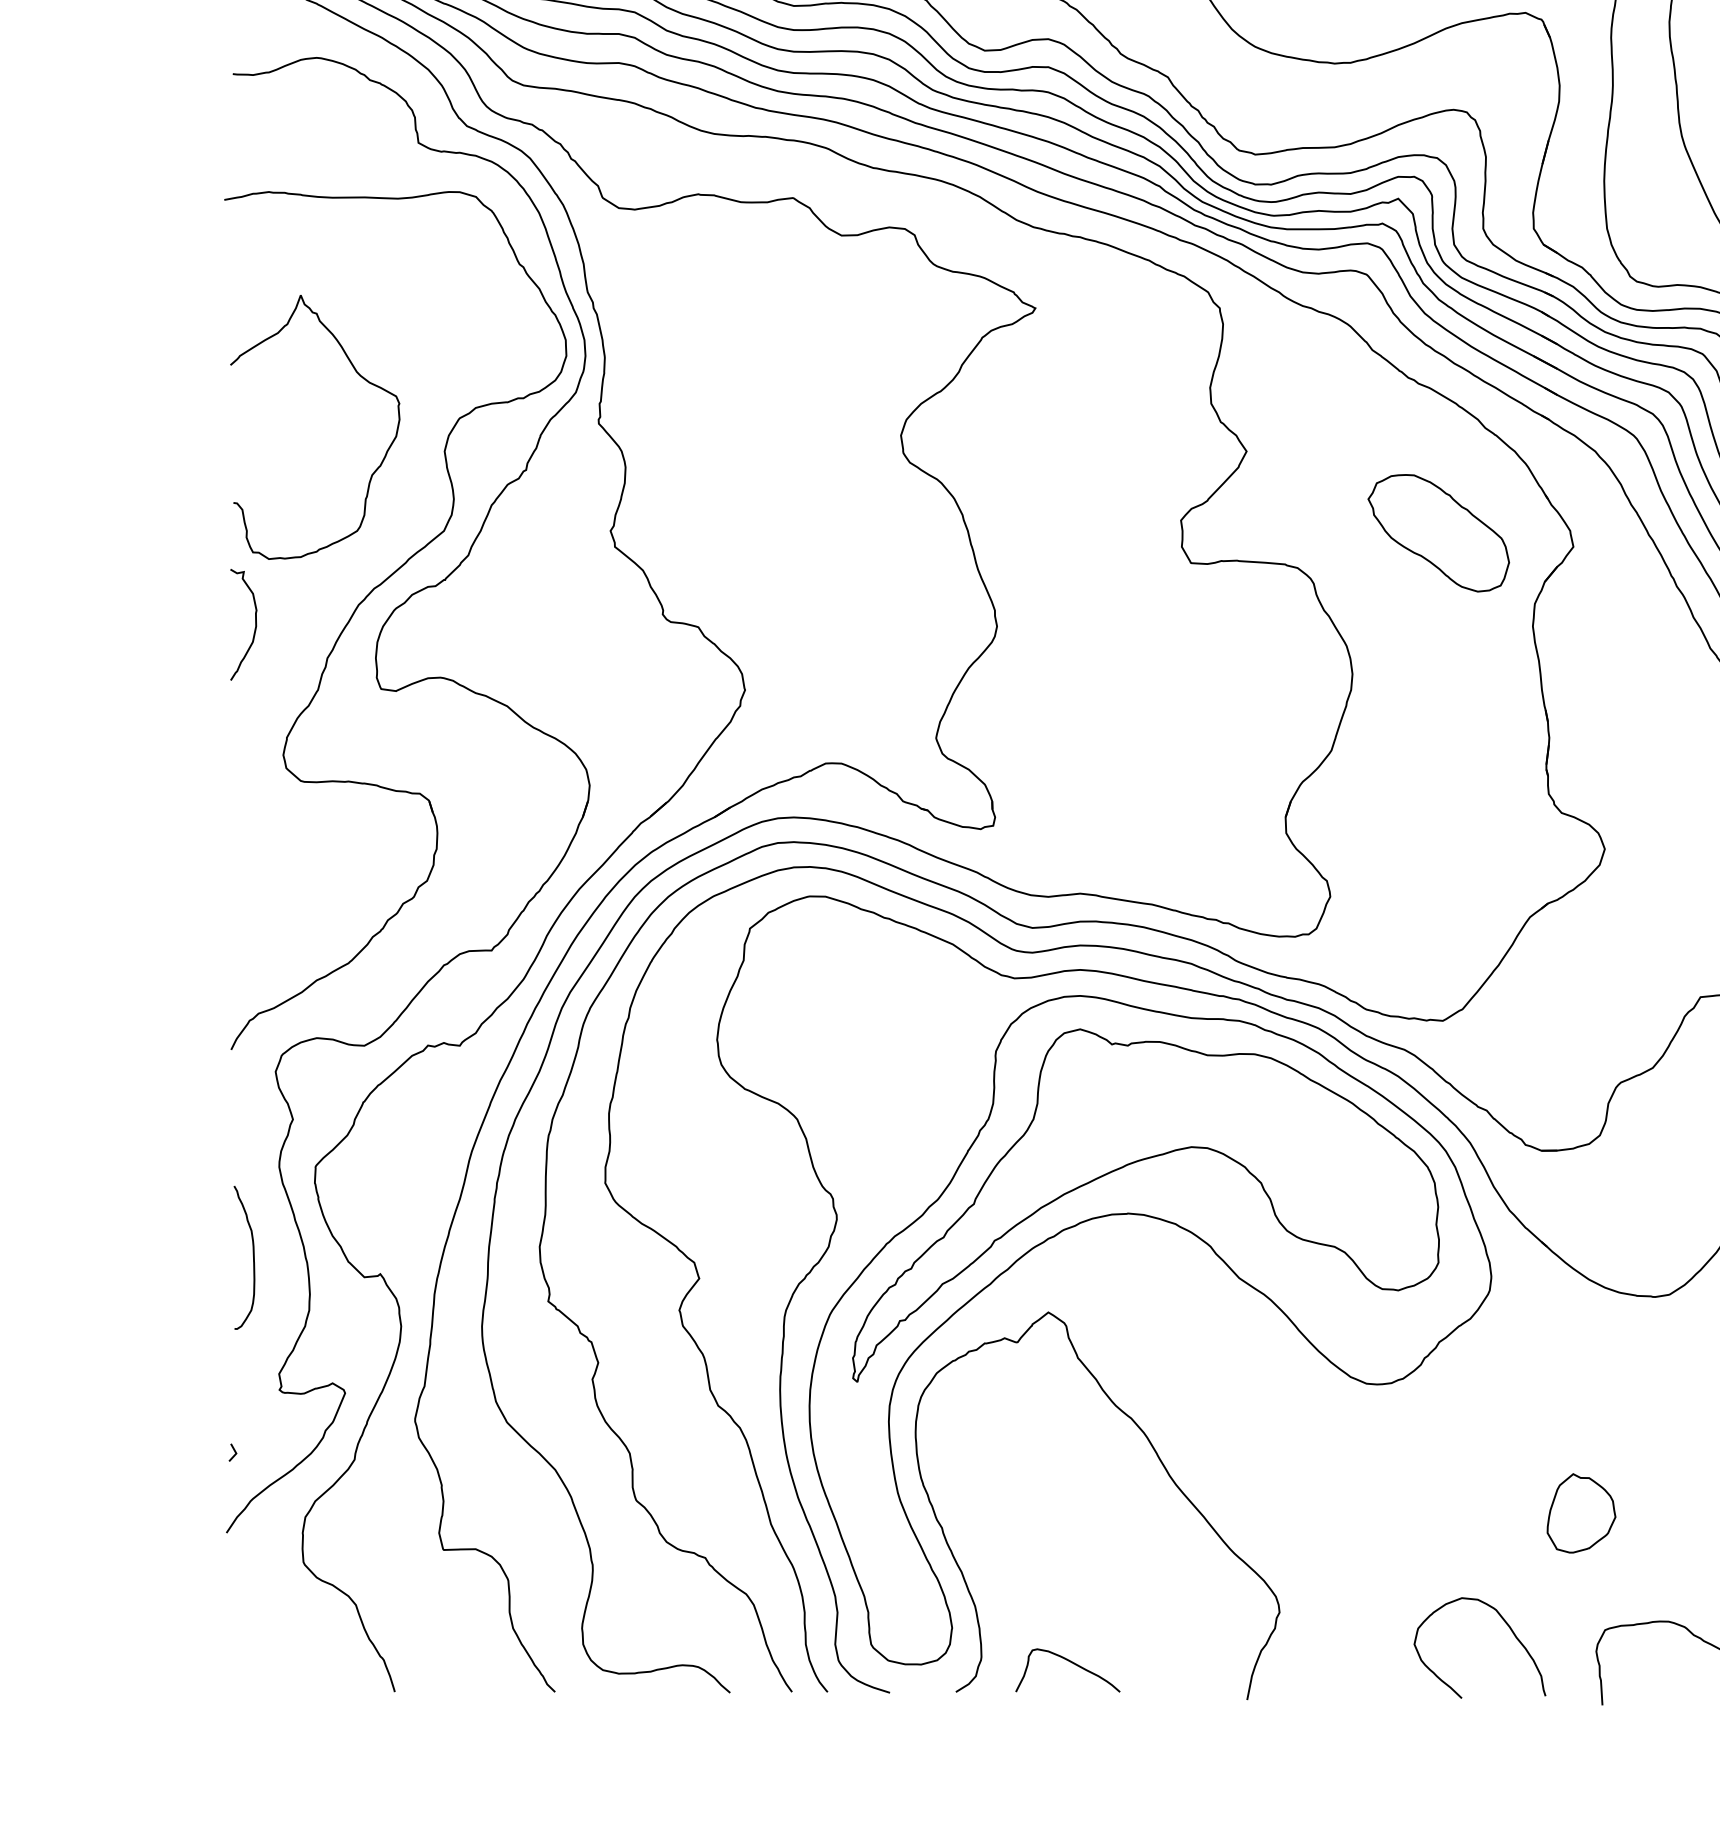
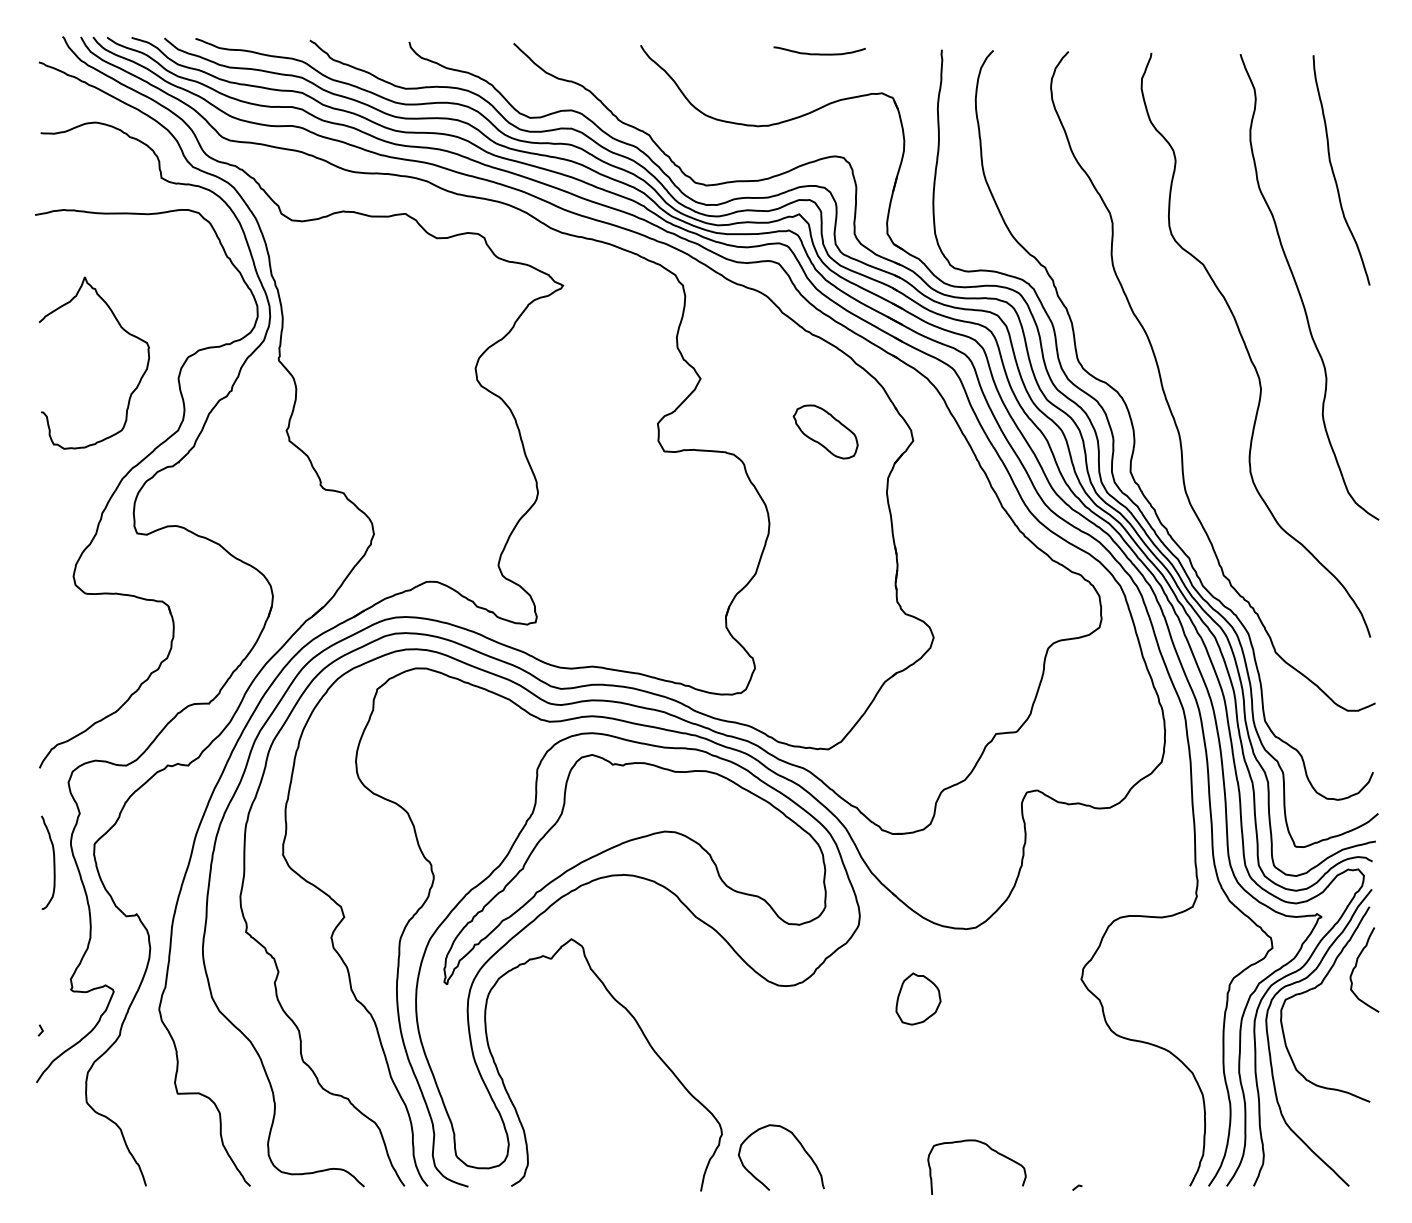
part: (1438, 532) -> (825, 431), size x0.7
curve: (254, 624) -> (54, 491), removed
curve: (252, 1257) -> (53, 862), moved
part: (1581, 1512) -> (918, 998), moved
curve: (1509, 1629) -> (800, 1145), moved
curve: (1069, 1663) -> (585, 1167), removed

